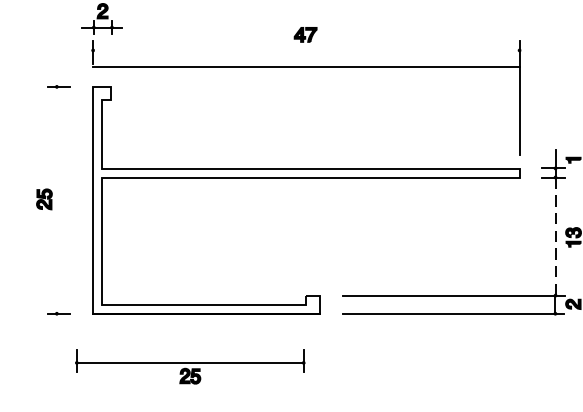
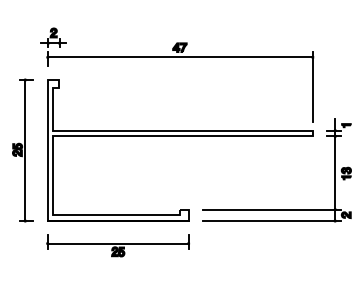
line: (304, 66) -> (179, 57), moved
line: (57, 200) -> (25, 150), added
line: (555, 237) -> (335, 173), dashed -> solid
part: (189, 365) -> (117, 245), moved

